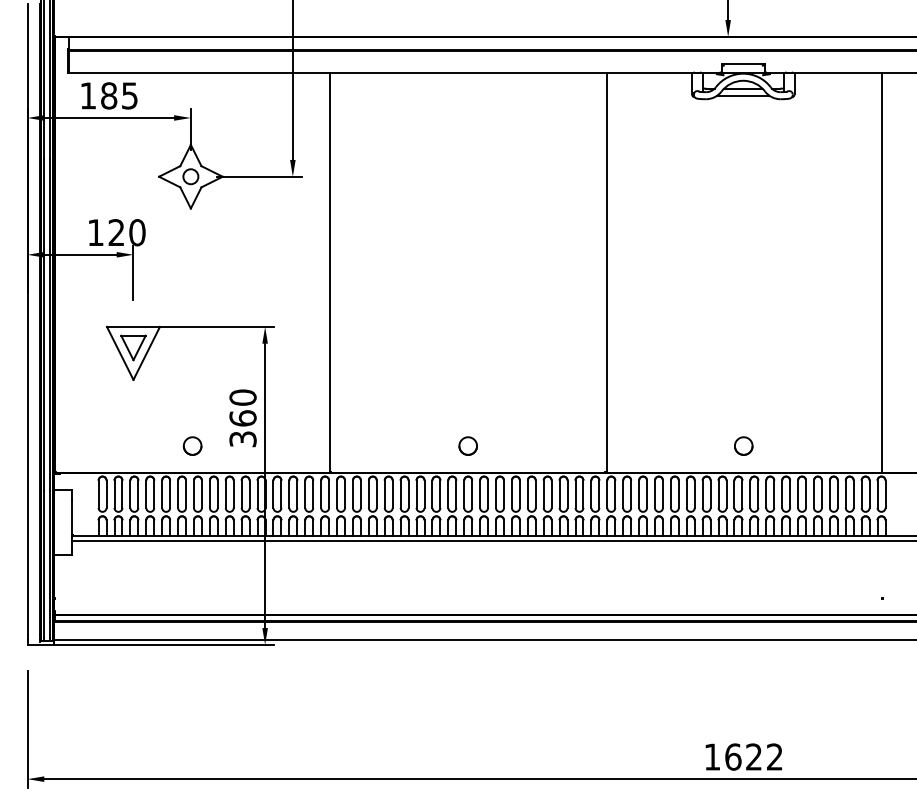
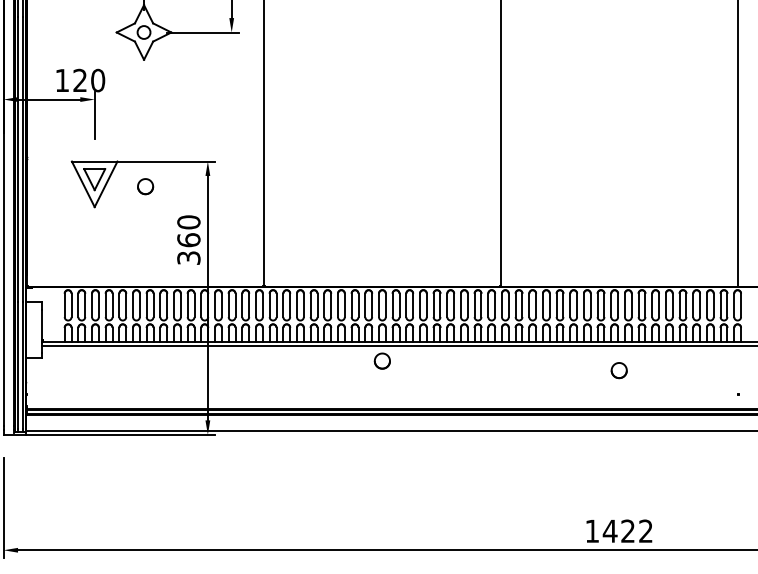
part: (192, 445) -> (145, 186), moved
part: (467, 445) -> (381, 360), moved
part: (743, 445) -> (619, 370), moved
text: (732, 756) -> (609, 530), 1622 -> 1422

